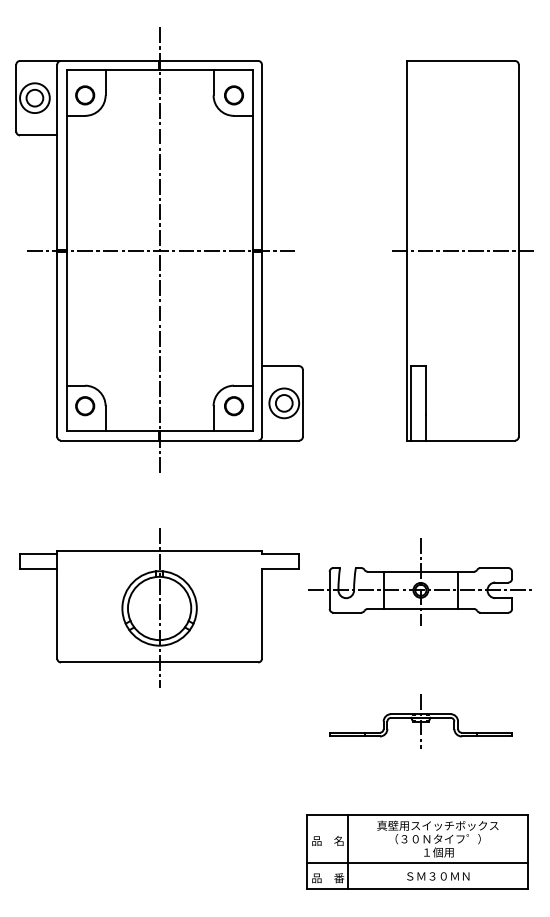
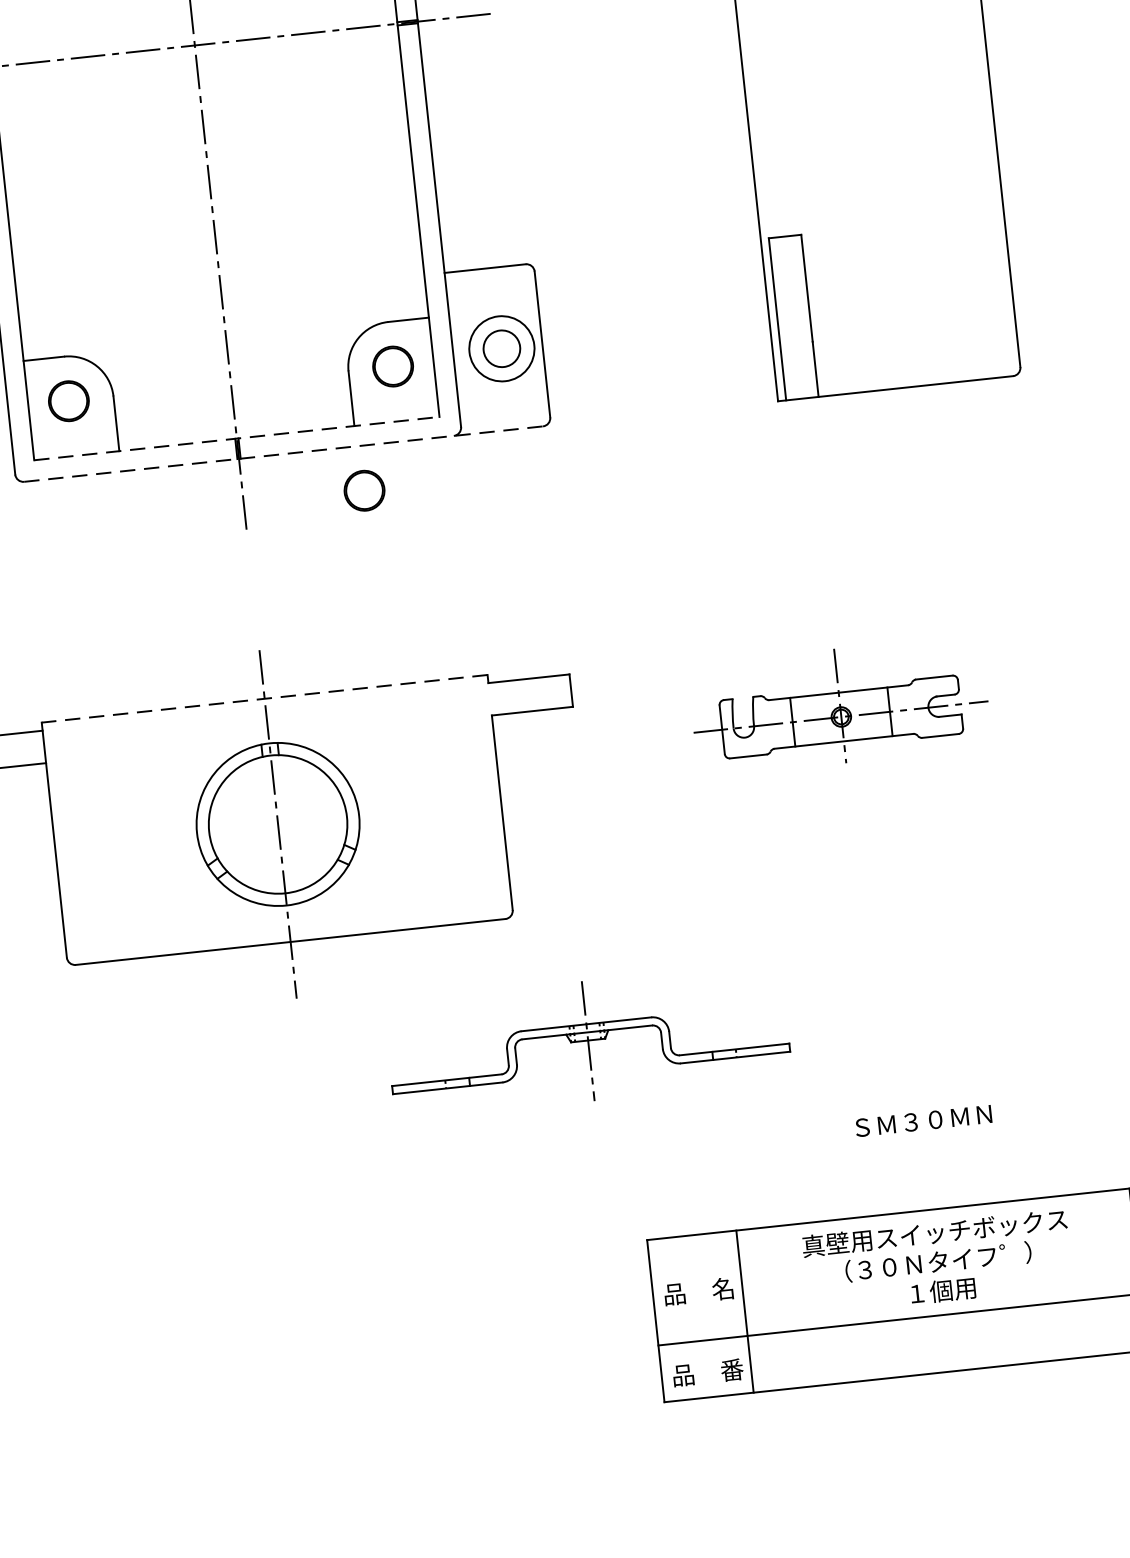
line: (160, 431) -> (238, 438), solid -> dashed
line: (180, 440) -> (284, 453), solid -> dashed
circle: (214, 461) -> (363, 491), added
line: (159, 550) -> (264, 698), solid -> dashed
part: (419, 581) -> (837, 705), size x0.6
part: (420, 721) -> (587, 1040), moved
text: (438, 876) -> (924, 1121), moved

